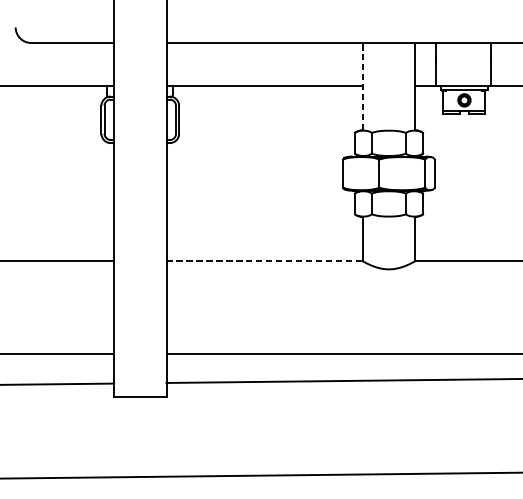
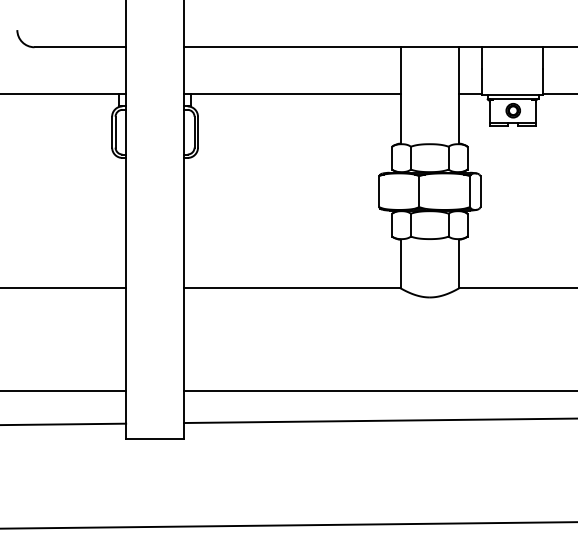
line: (362, 85) -> (400, 94), dashed -> solid
line: (263, 260) -> (291, 287), dashed -> solid

